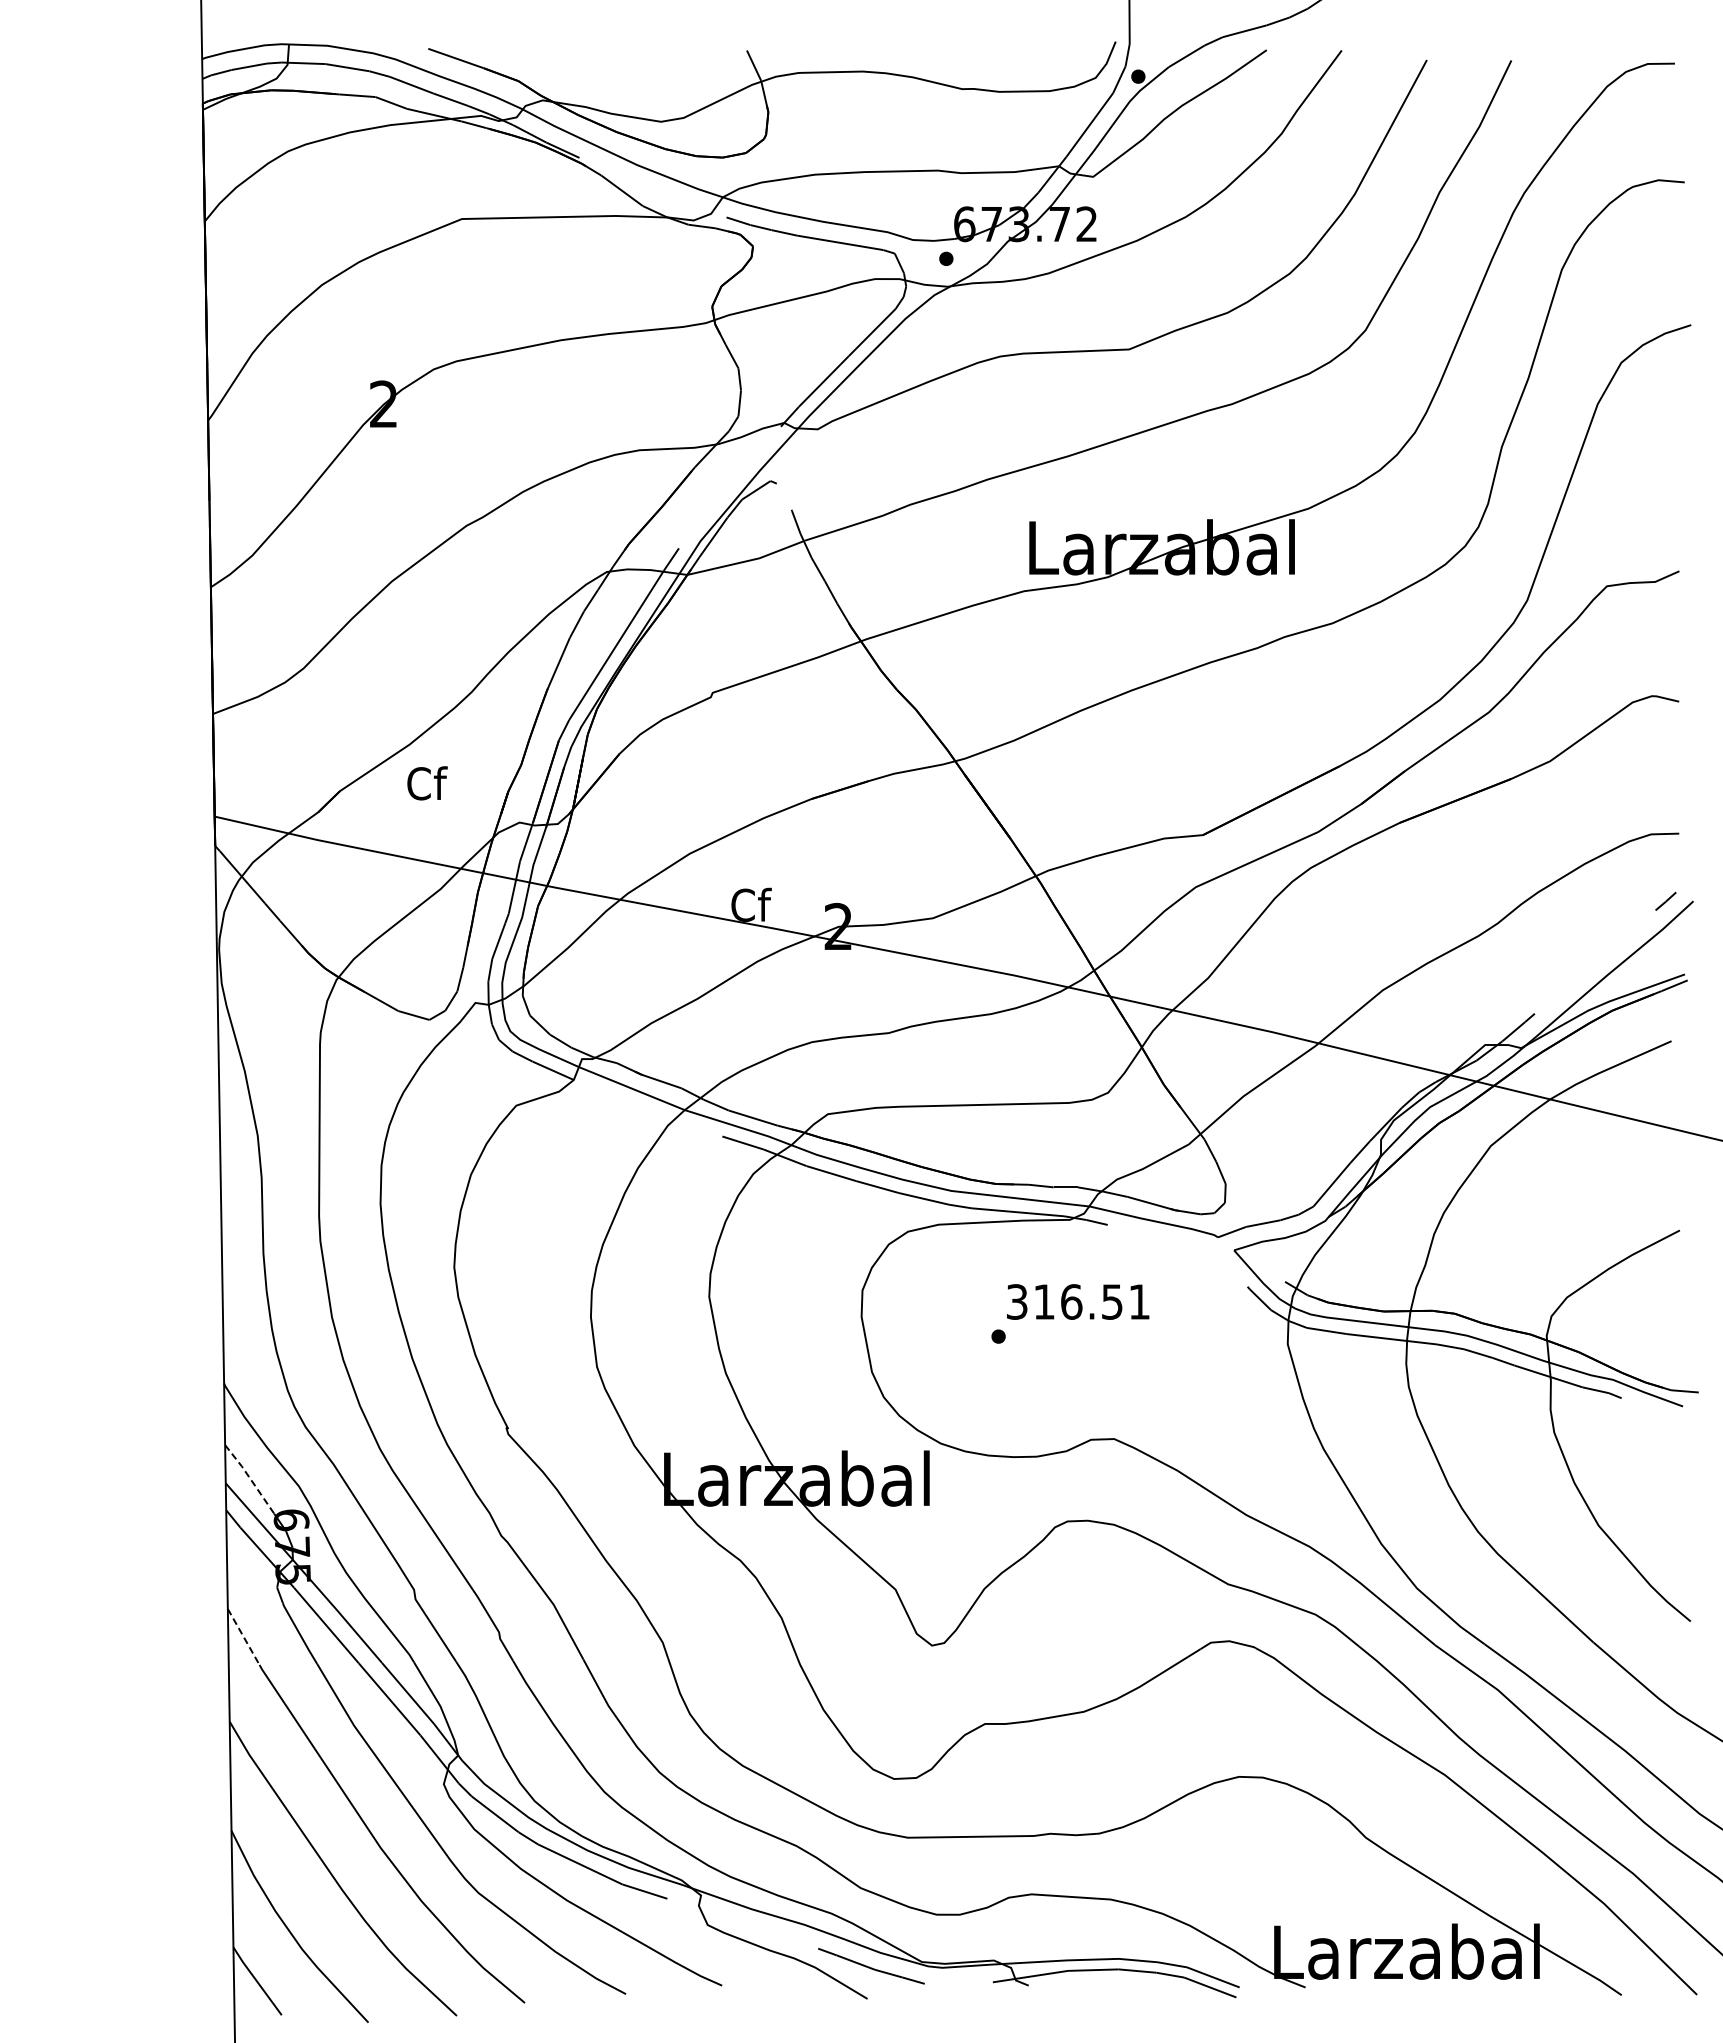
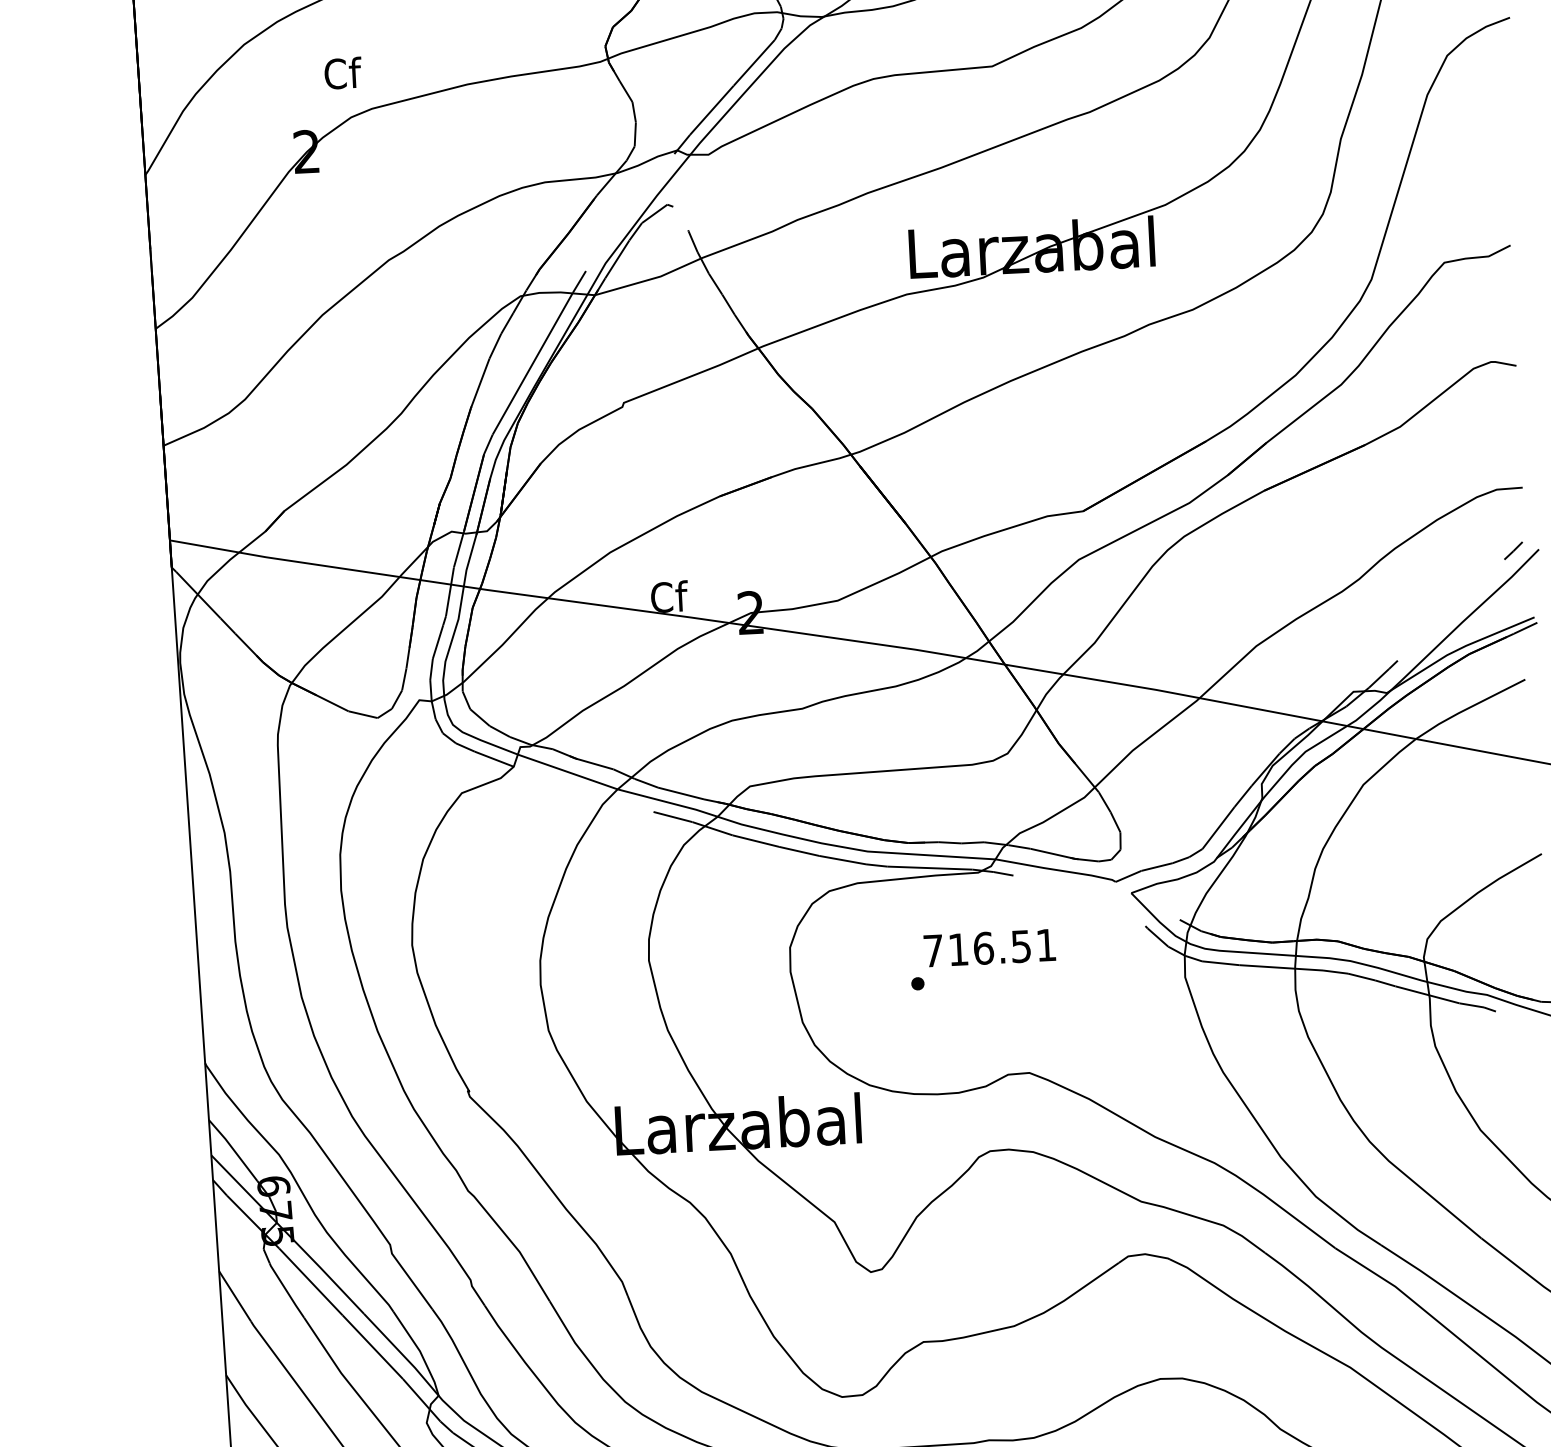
text: (427, 783) -> (343, 73), moved
text: (1017, 1301) -> (933, 950), 316.51 -> 716.51
line: (250, 1478) -> (233, 1149), dashed -> solid
line: (243, 1637) -> (234, 1296), dashed -> solid

